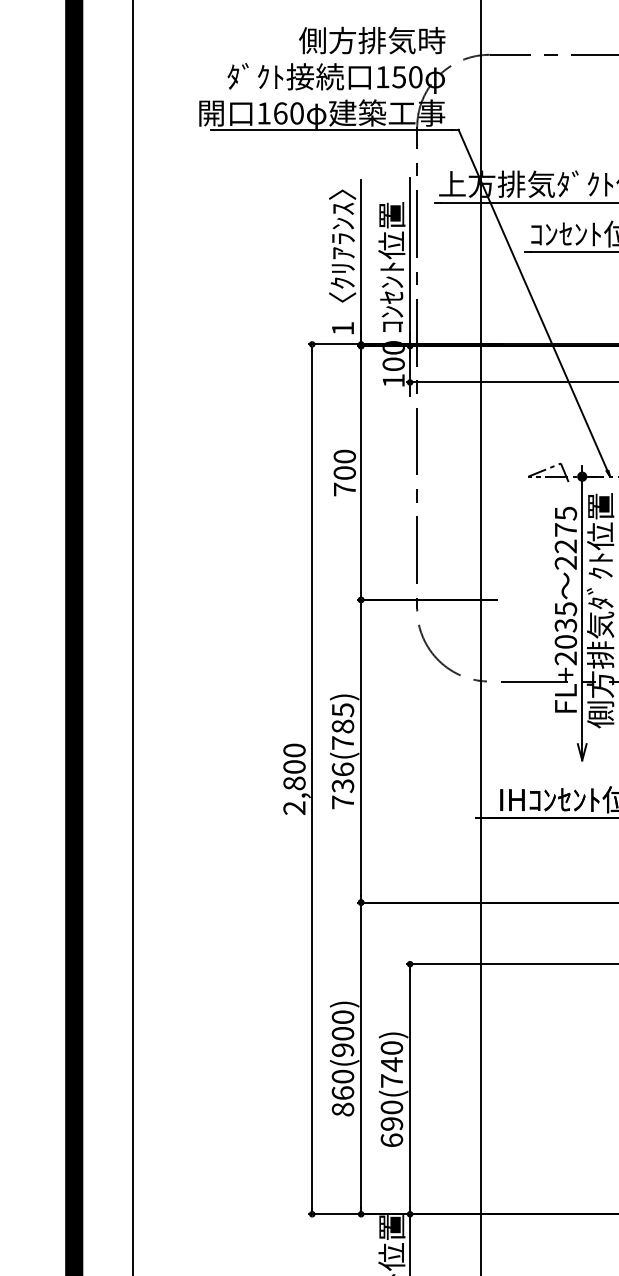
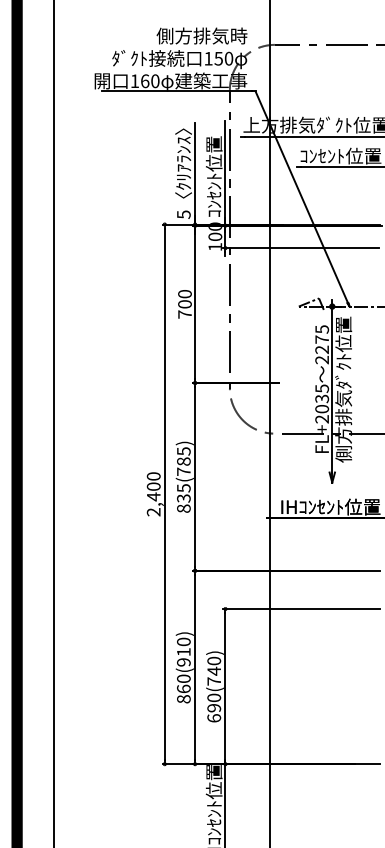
text: (342, 328) -> (183, 214), 1 -> 5
text: (294, 782) -> (153, 496), 2,800 -> 2,400
text: (342, 786) -> (183, 498), 736(785) -> 835(785)
text: (342, 1034) -> (183, 652), 860(900) -> 860(910)

